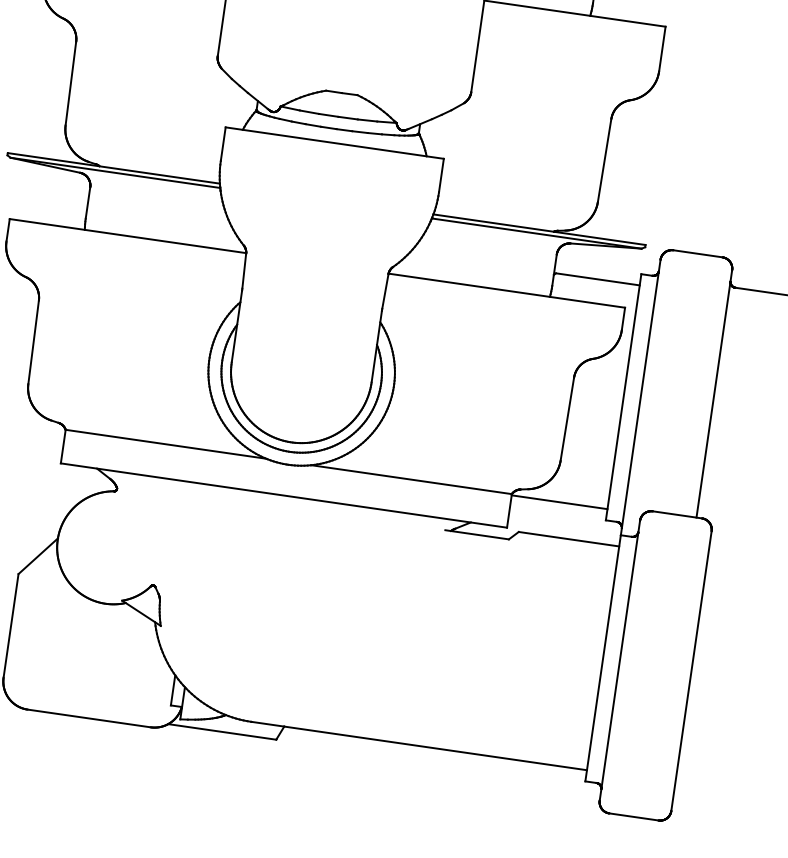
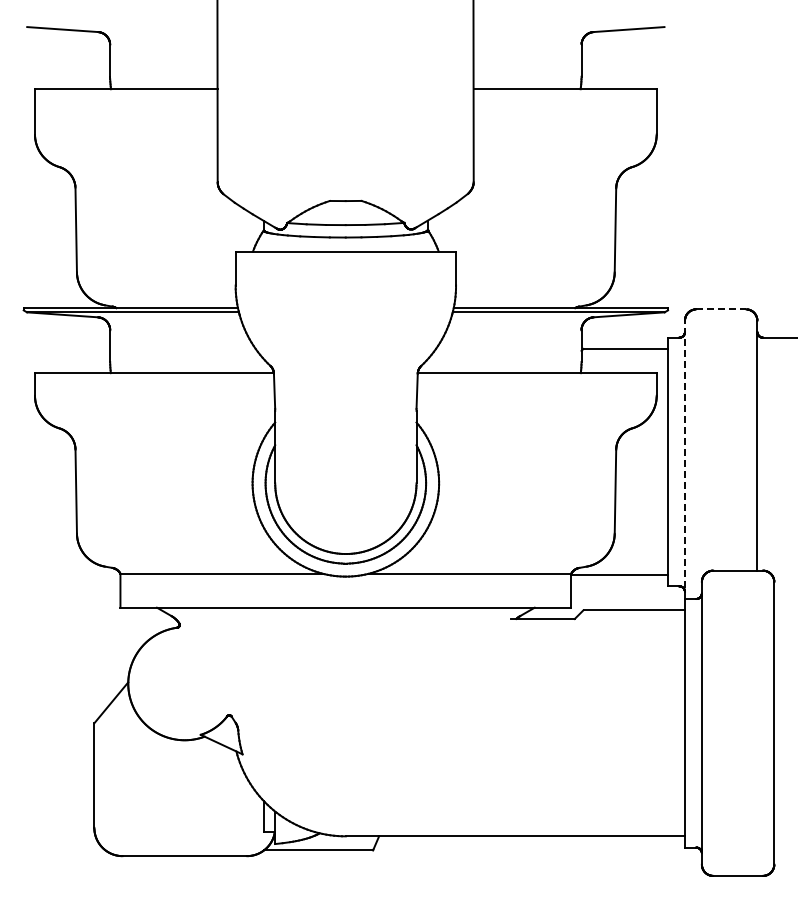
line: (698, 253) -> (721, 309), solid -> dashed
line: (640, 397) -> (684, 459), solid -> dashed

